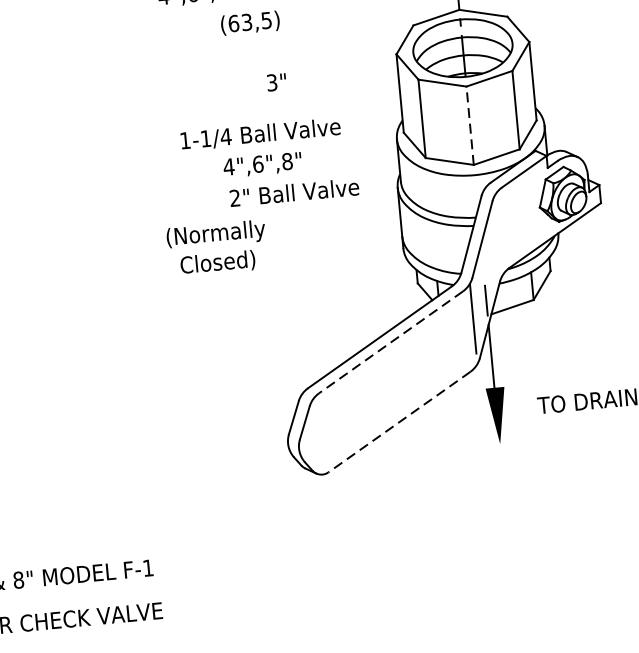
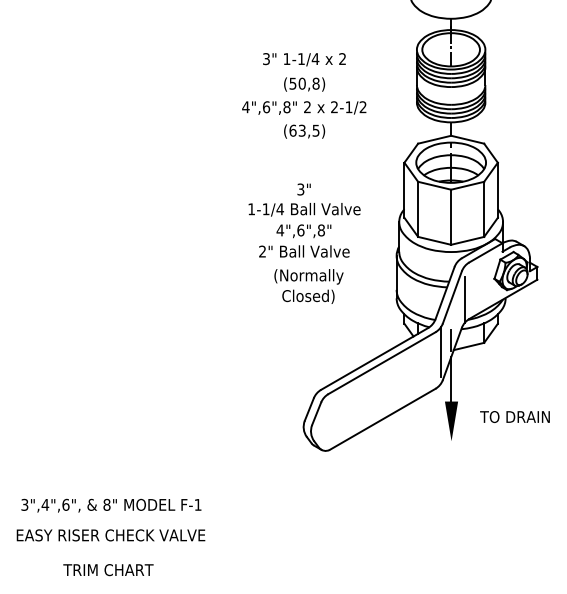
text: (275, 82) -> (303, 189), moved
line: (470, 126) -> (451, 217), dashed -> solid
text: (294, 192) -> (304, 251), moved
line: (499, 240) -> (464, 299), added
text: (216, 248) -> (308, 286), moved
line: (390, 342) -> (381, 363), dashed -> solid
line: (399, 422) -> (382, 419), dashed -> solid

